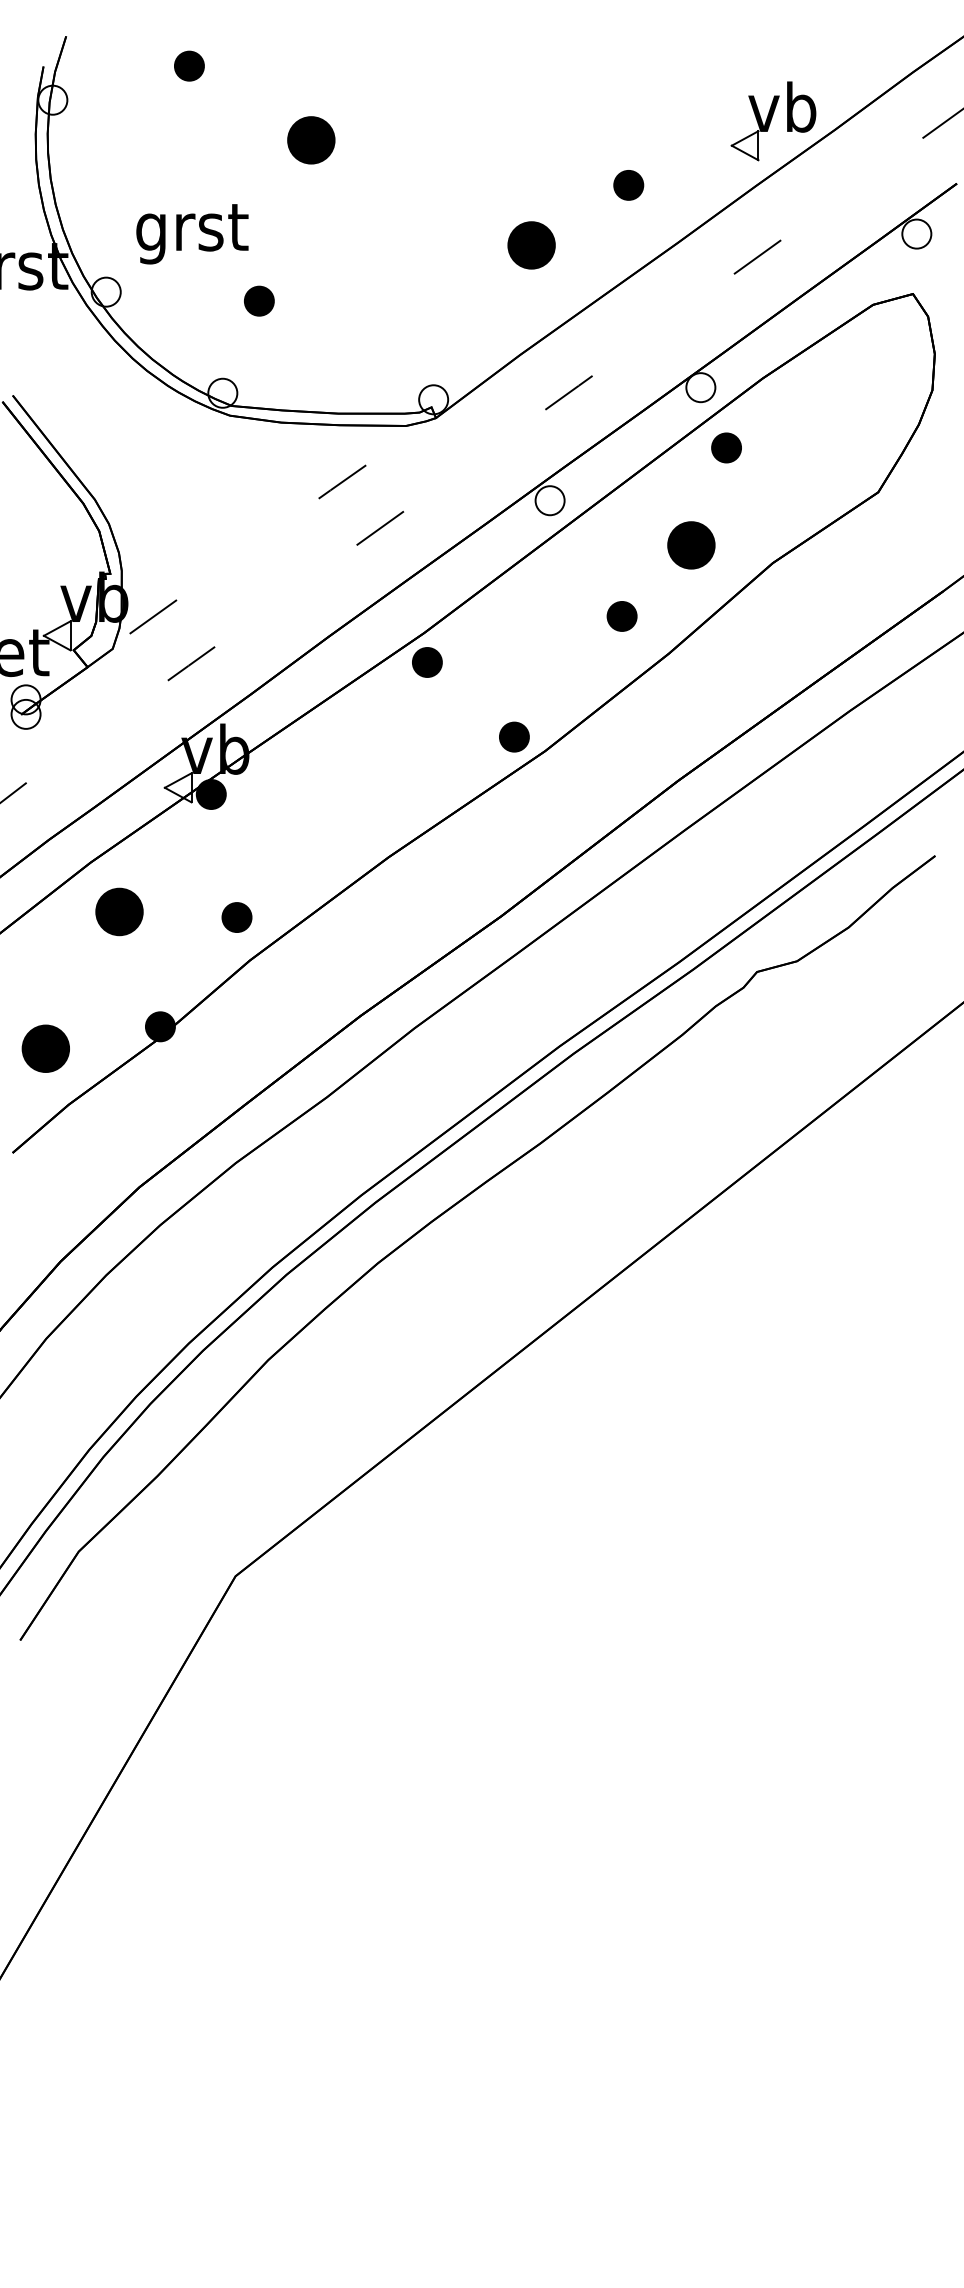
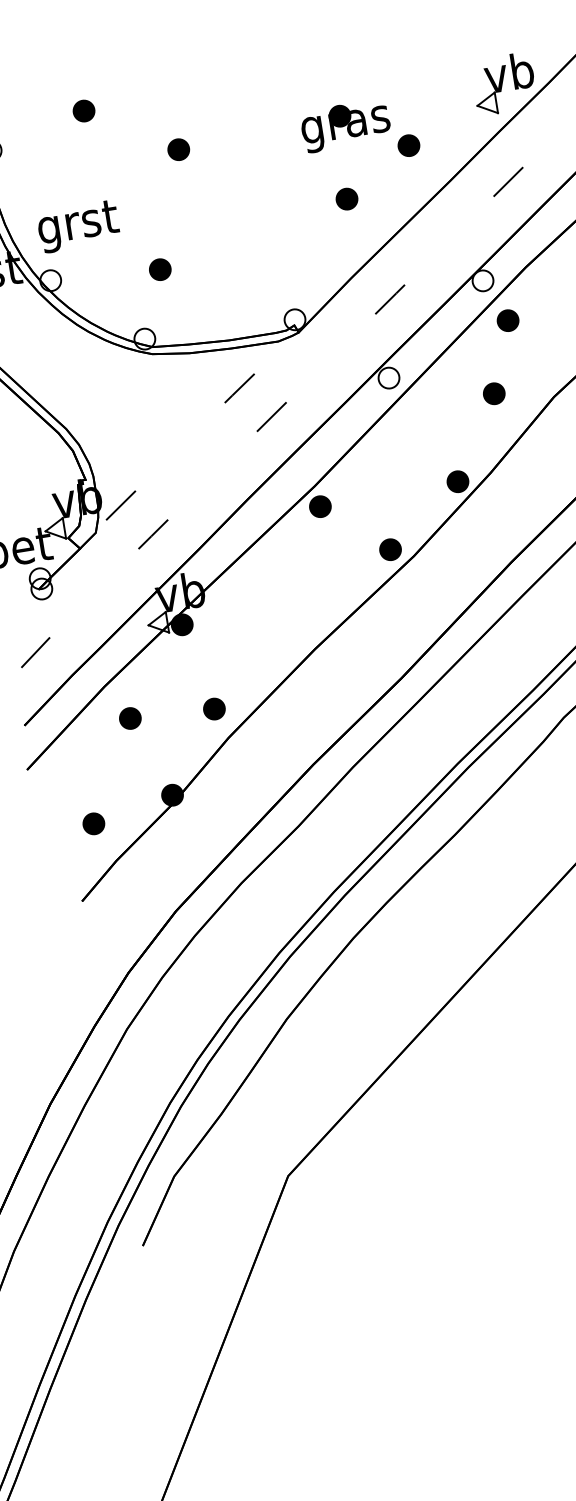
part: (310, 139) -> (178, 149), size x0.62
part: (546, 144) -> (346, 126), added
text: (192, 234) -> (78, 227), moved
part: (531, 244) -> (346, 198), size x0.62
part: (691, 545) -> (494, 393), size x0.62
part: (621, 616) -> (457, 481), moved
part: (118, 911) -> (129, 718), size x0.62
part: (45, 1048) -> (93, 823), size x0.62

